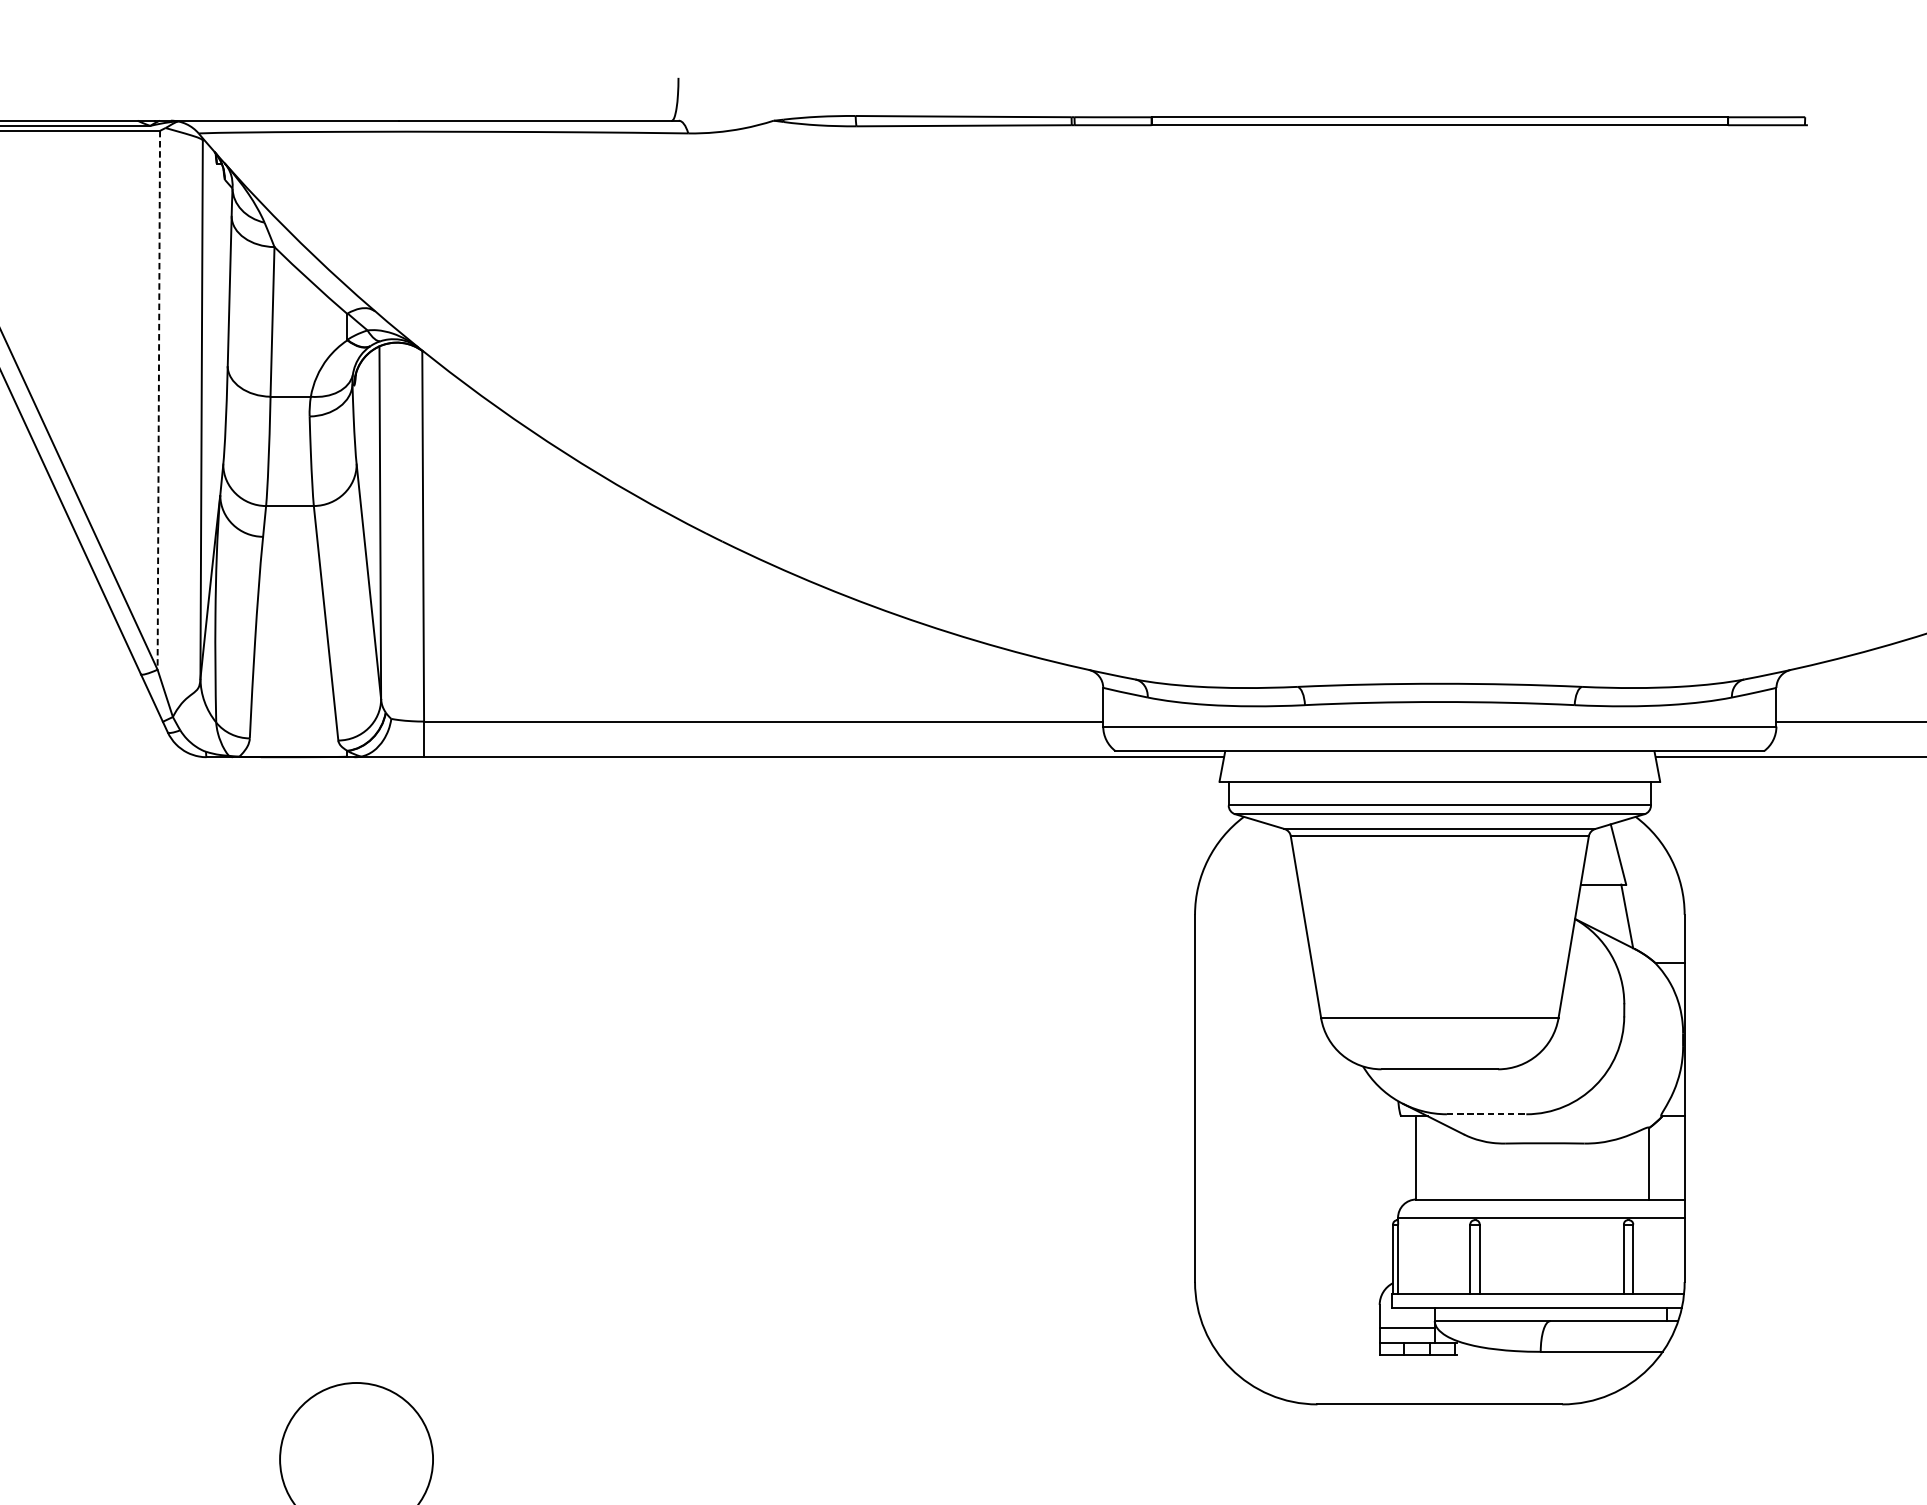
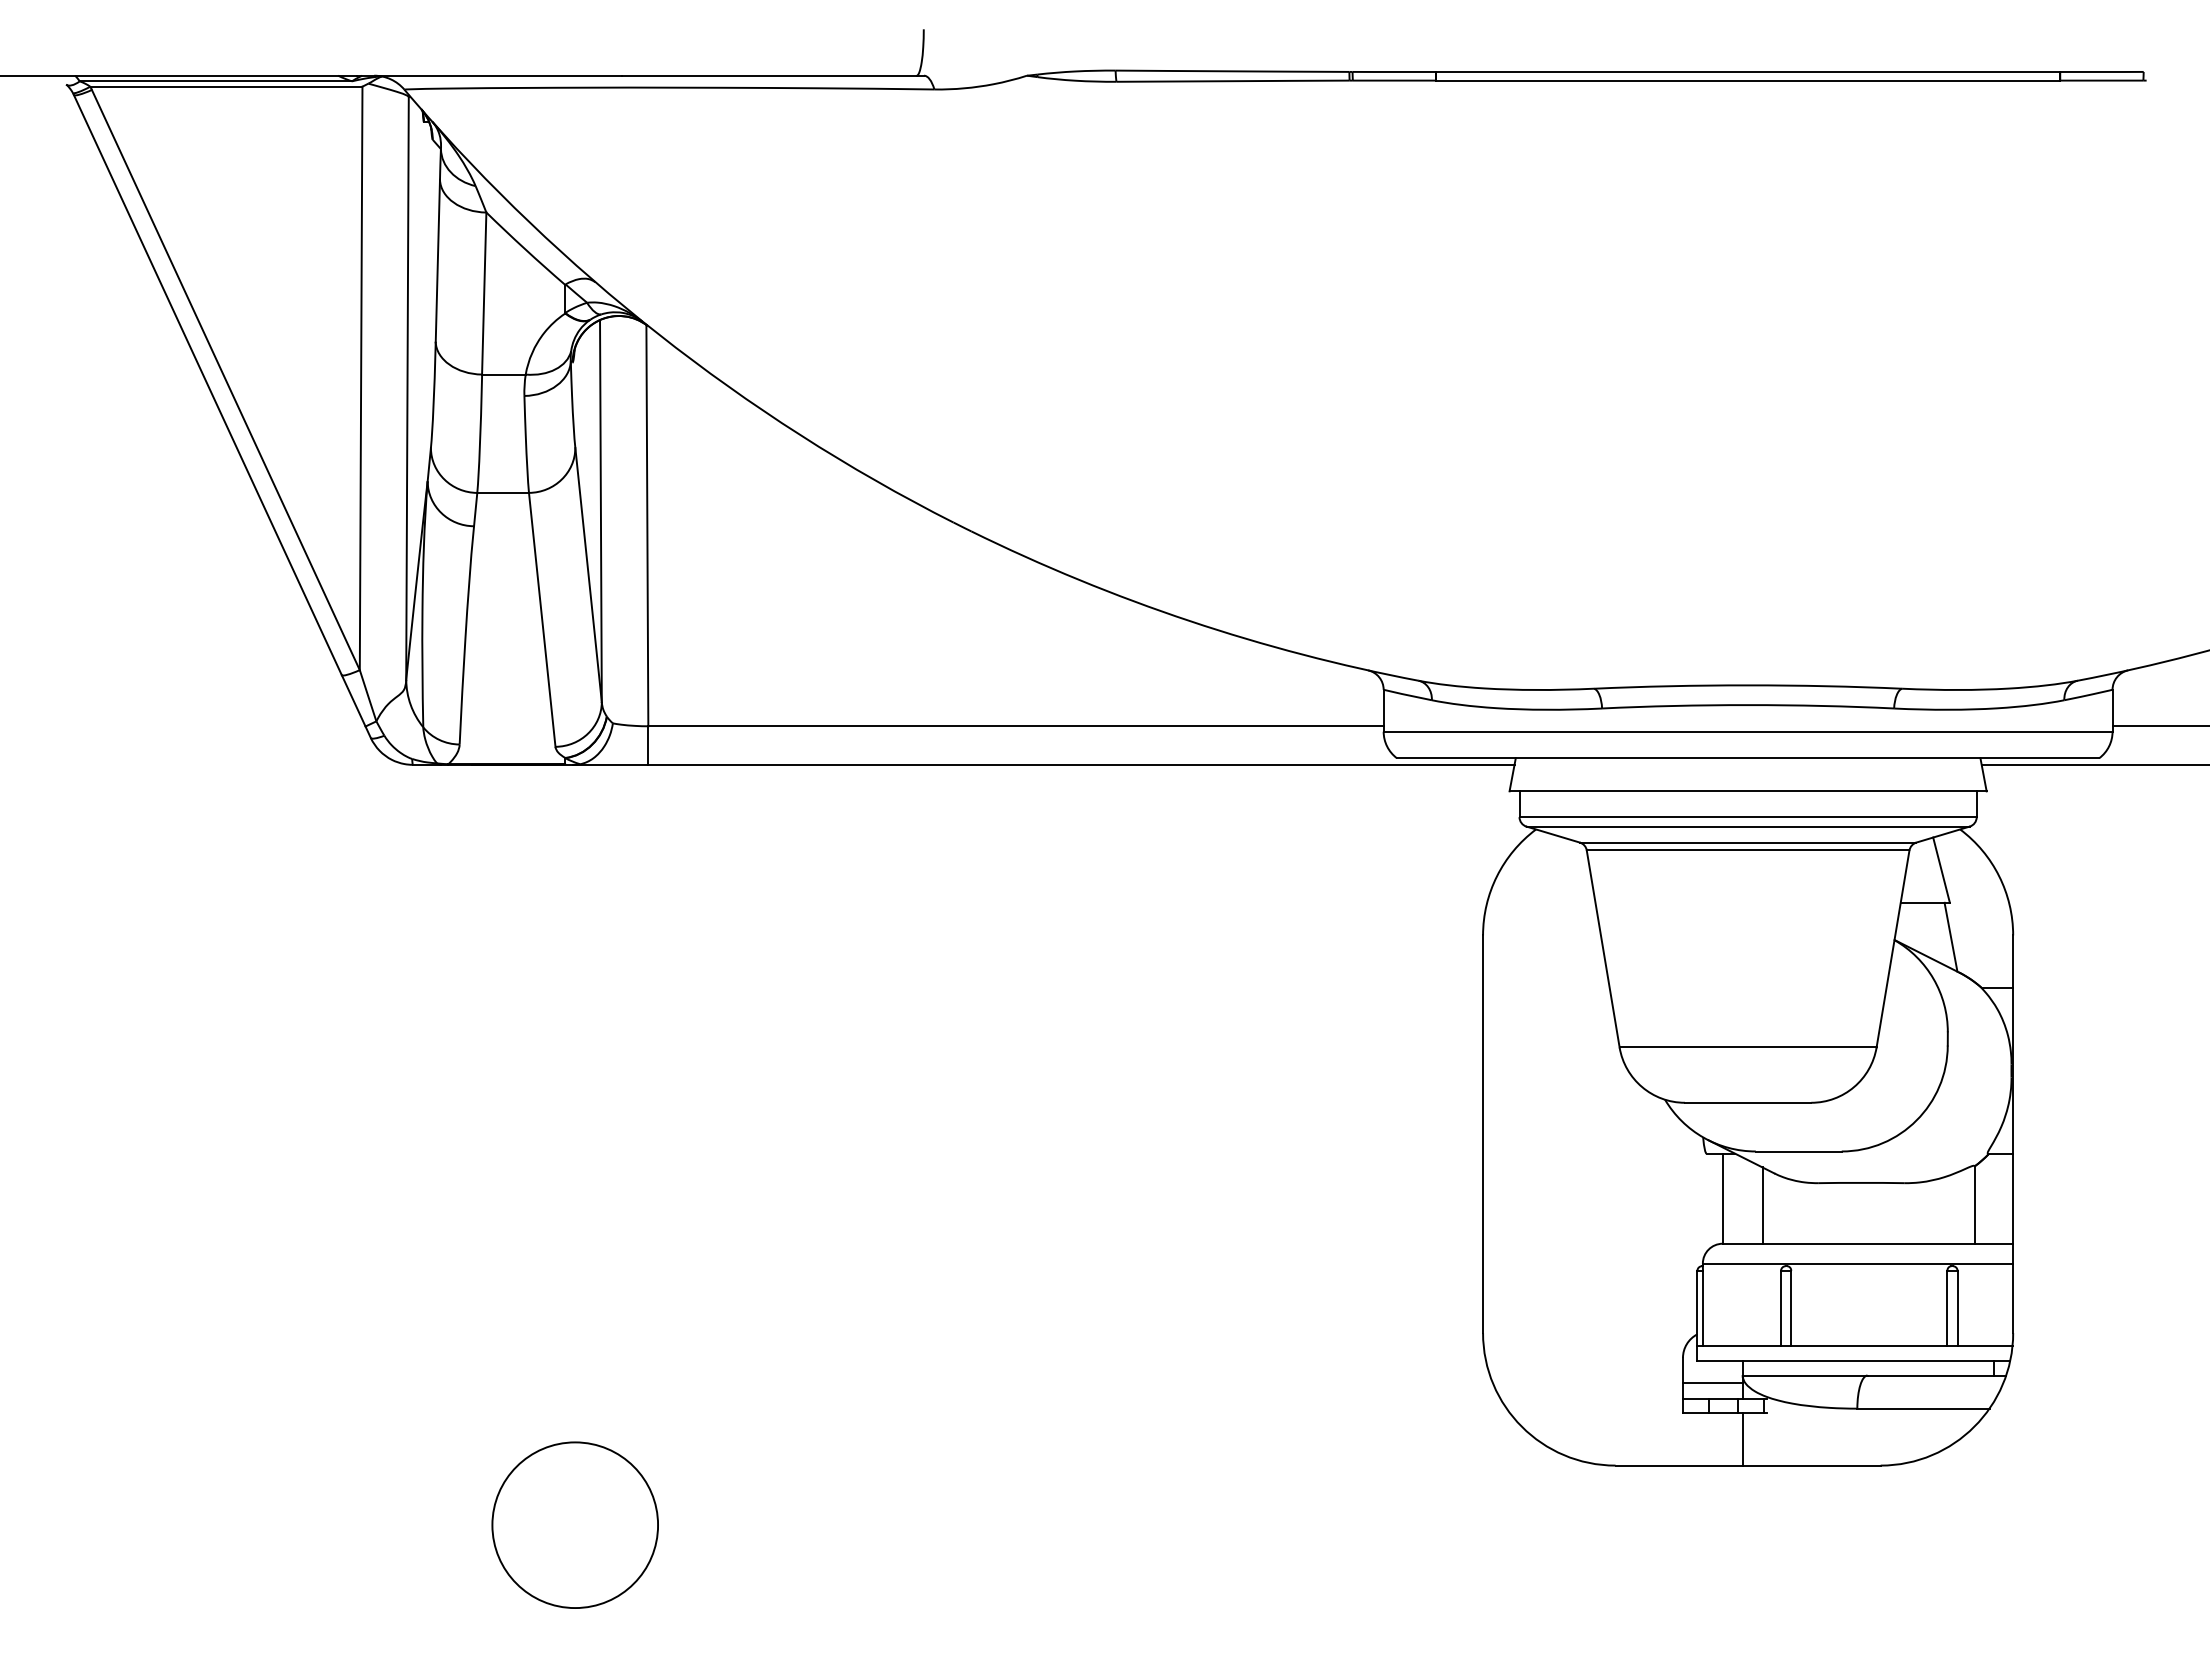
line: (159, 400) -> (361, 378), dashed -> solid
line: (1486, 1114) -> (1798, 1151), dashed -> solid
line: (1453, 1164) -> (1762, 1205), added
line: (1434, 1379) -> (1742, 1438), added

